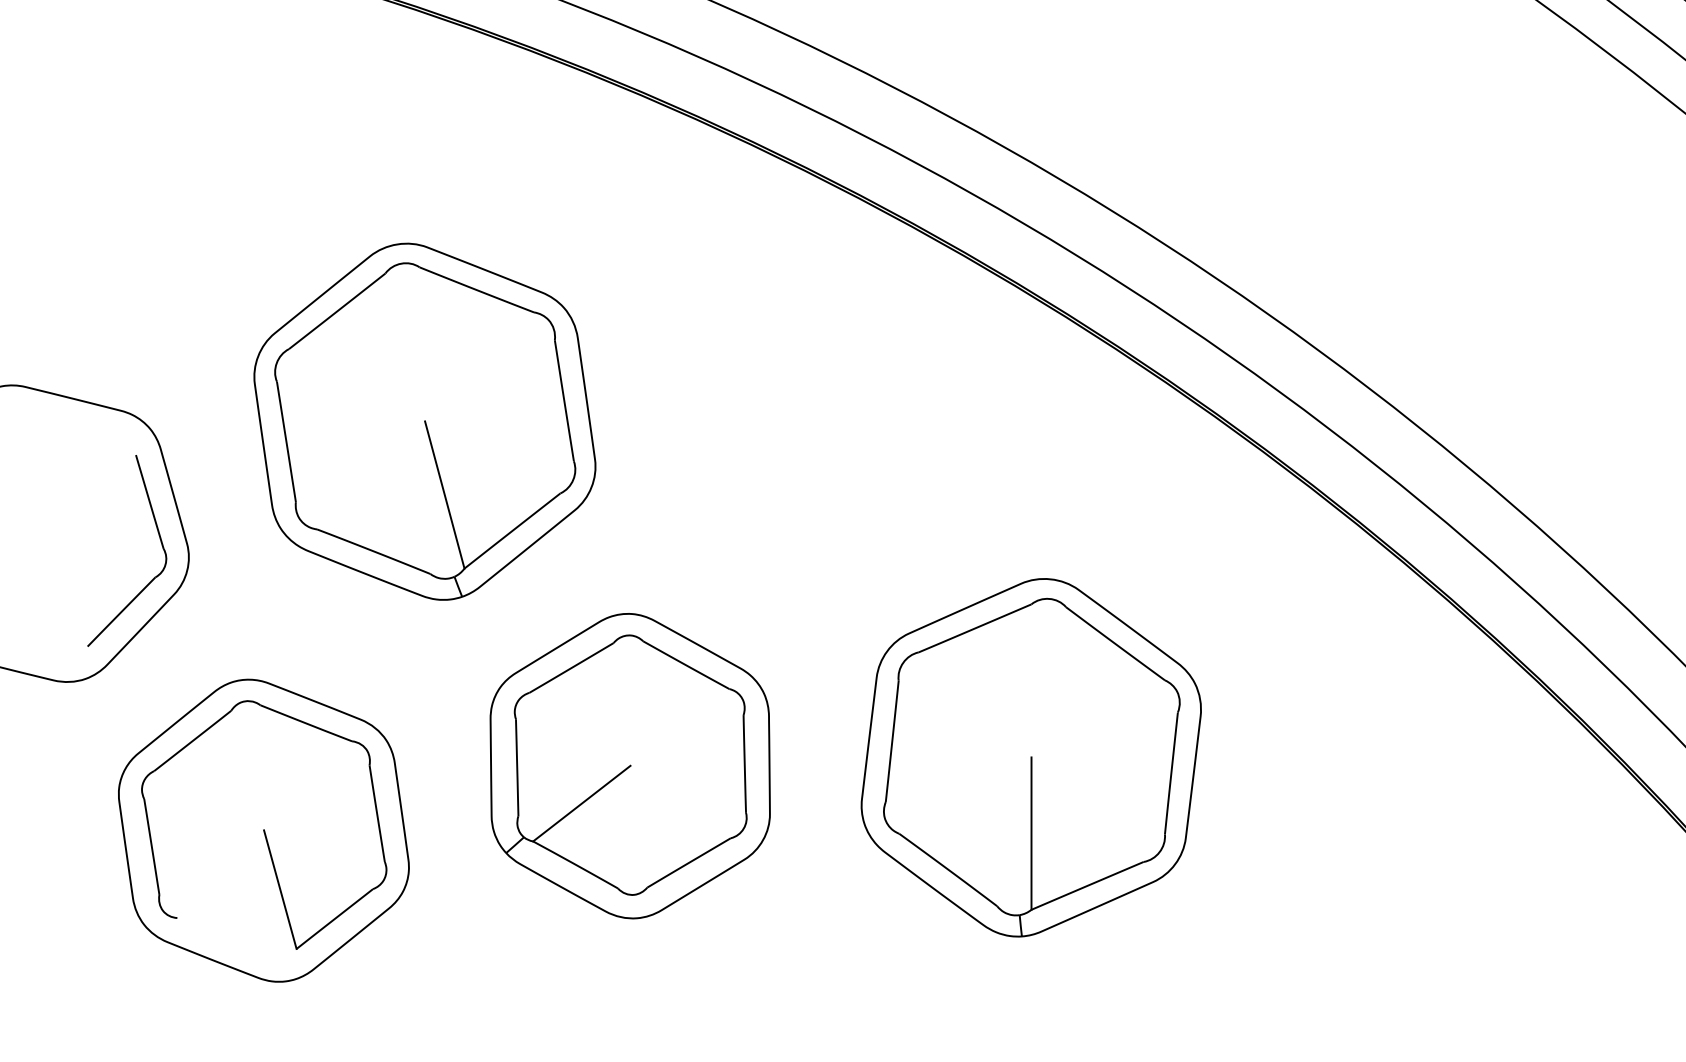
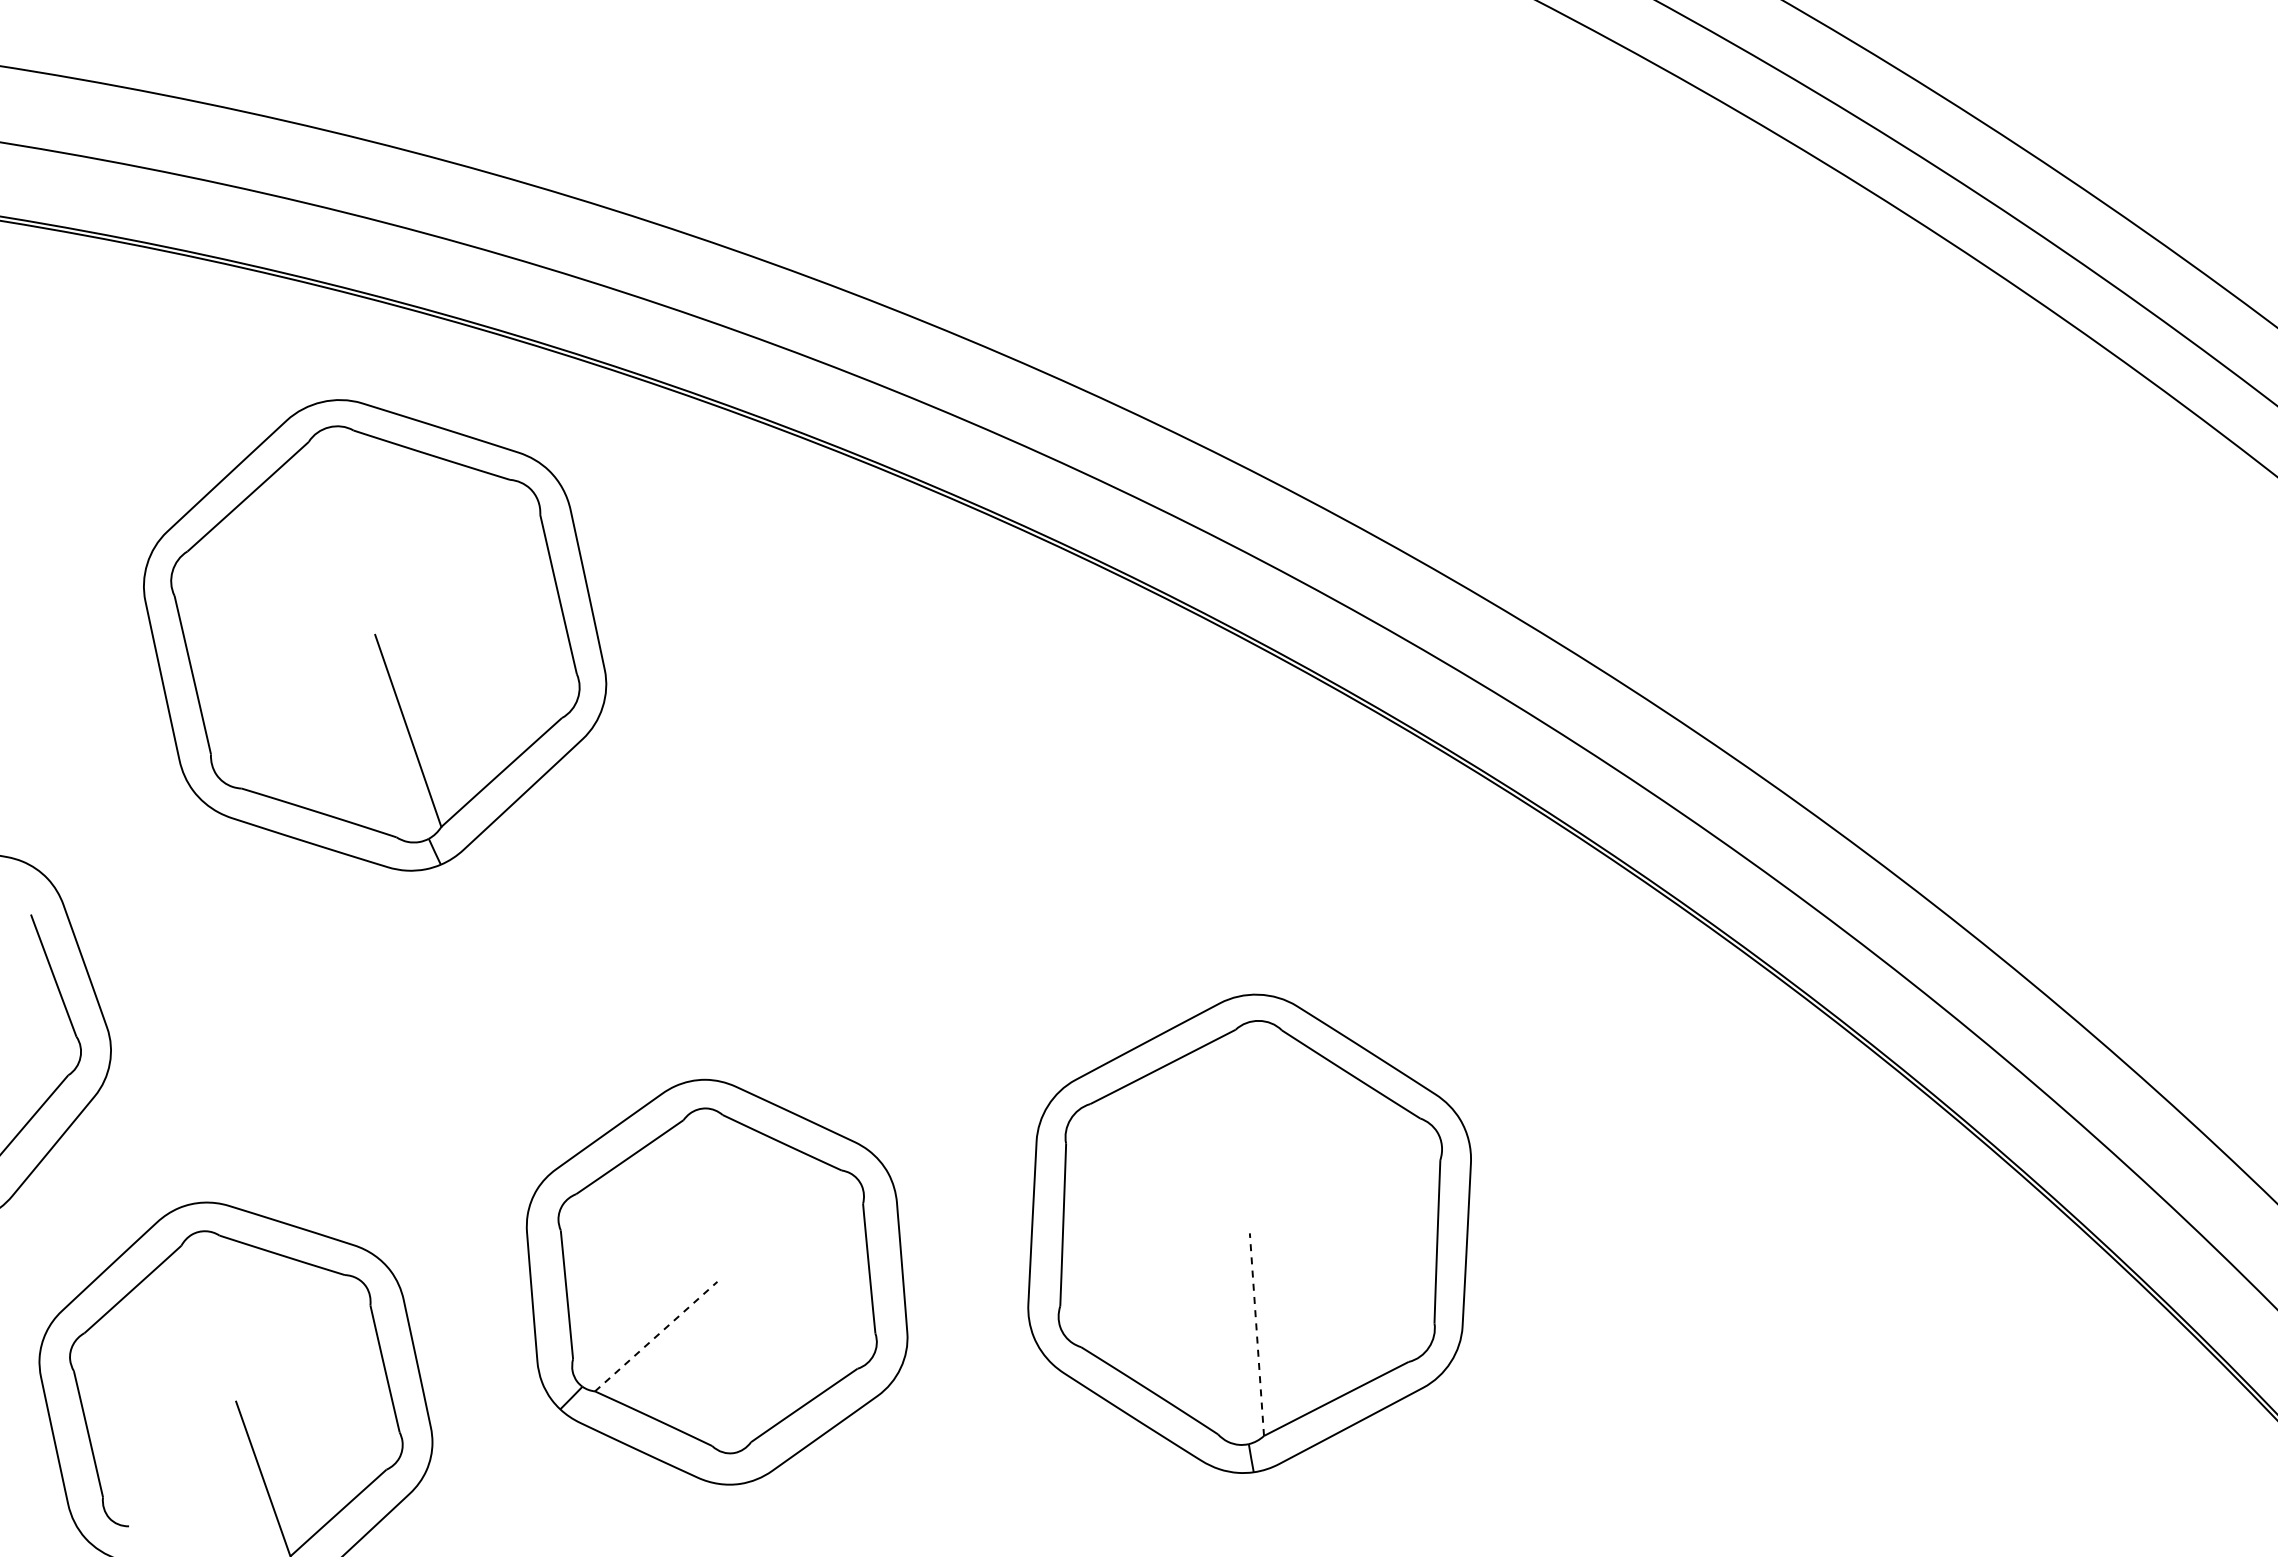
part: (425, 421) -> (375, 635), moved
line: (582, 803) -> (656, 1336), solid -> dashed
line: (1031, 833) -> (1256, 1334), solid -> dashed

